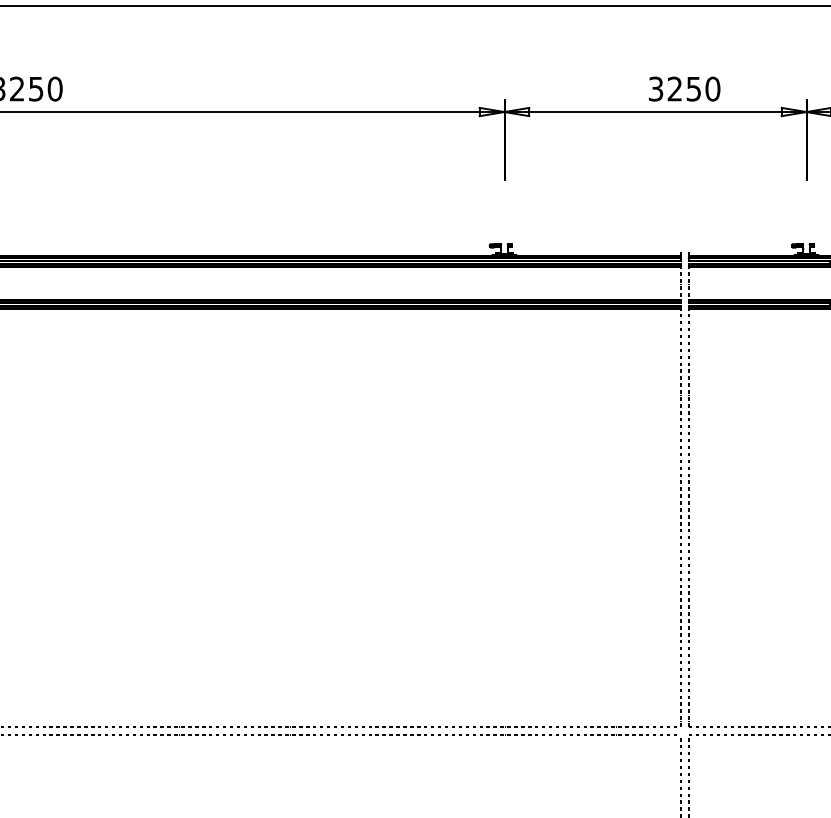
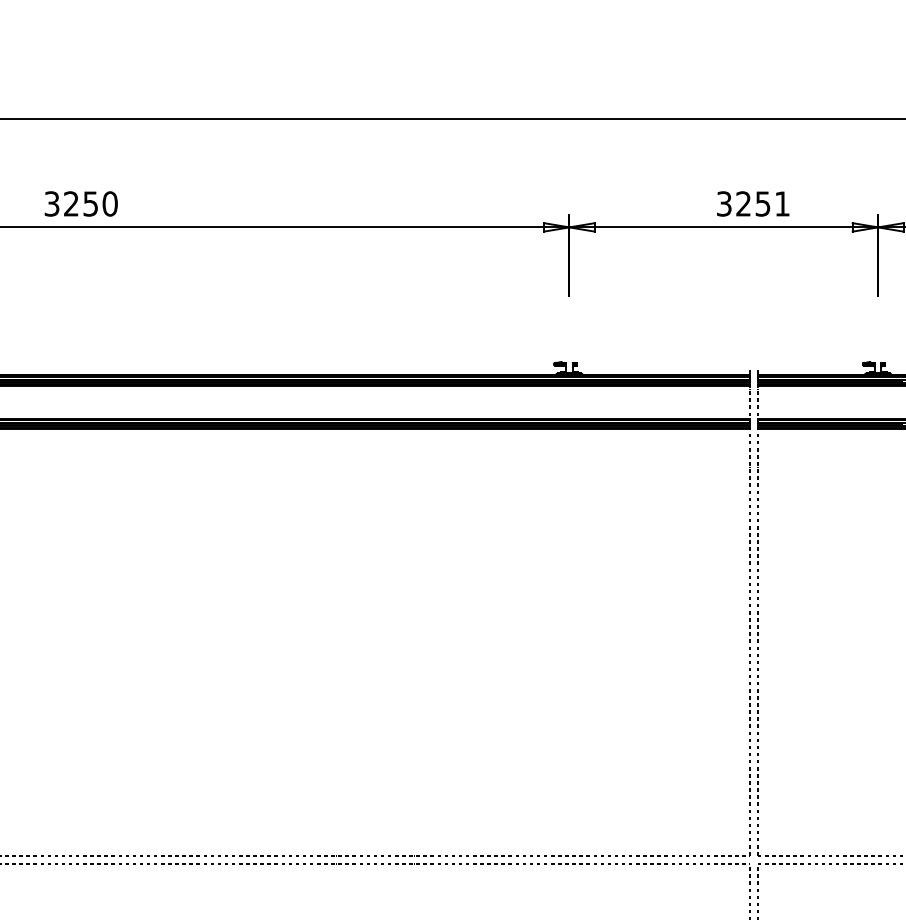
text: (712, 88) -> (782, 203), 3250 -> 3251

